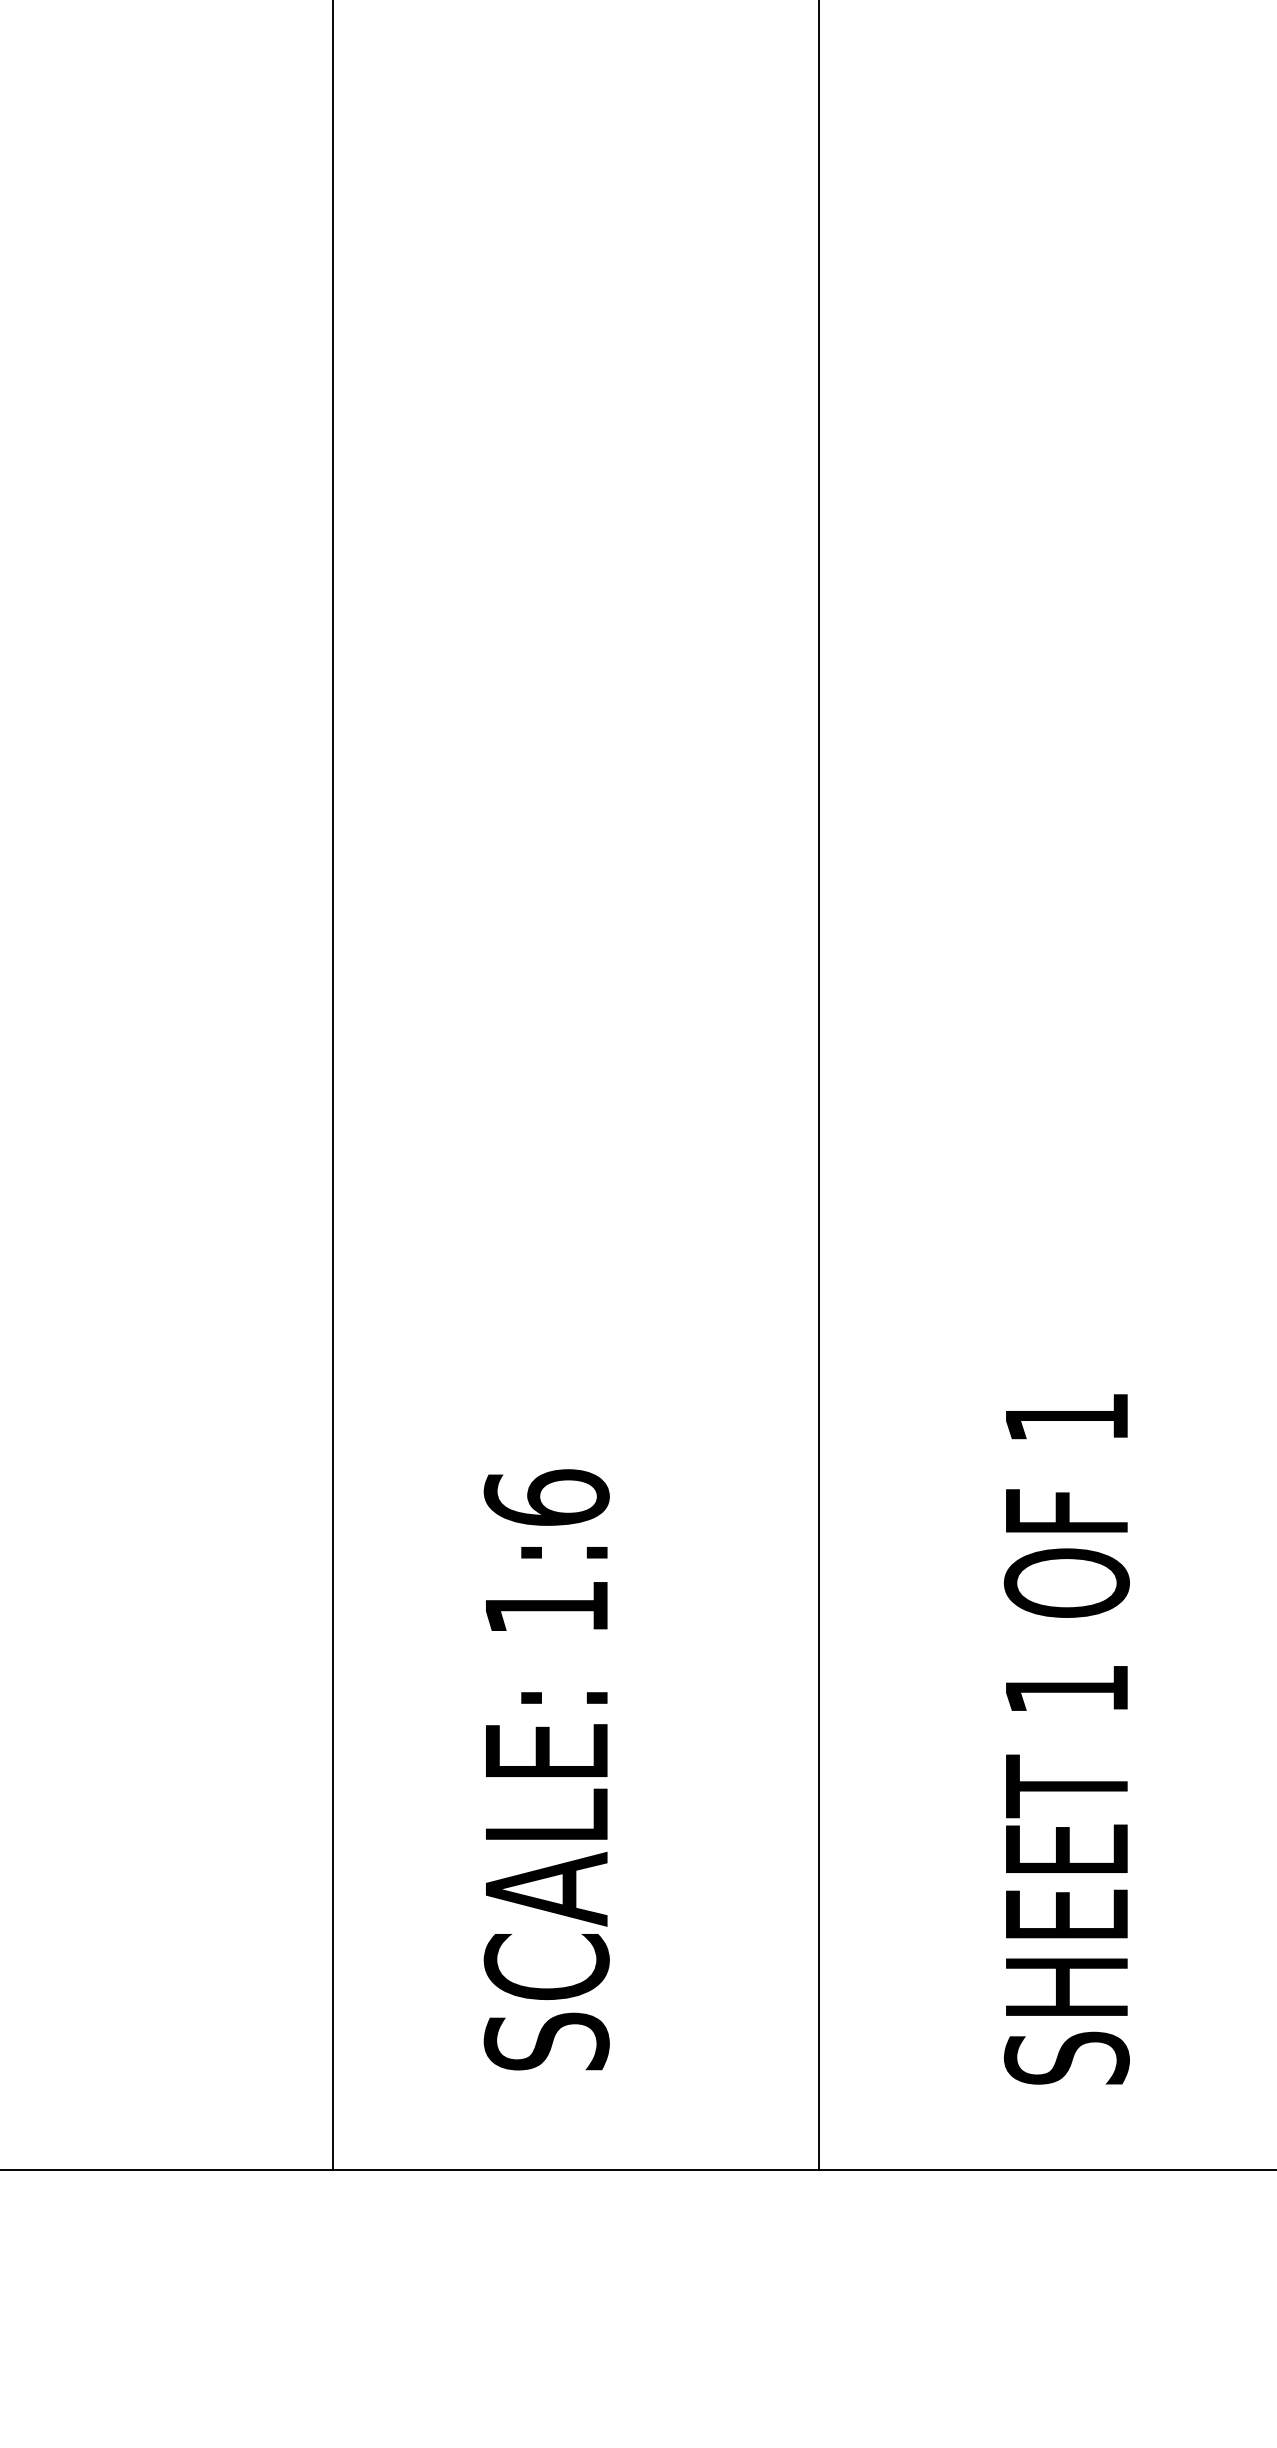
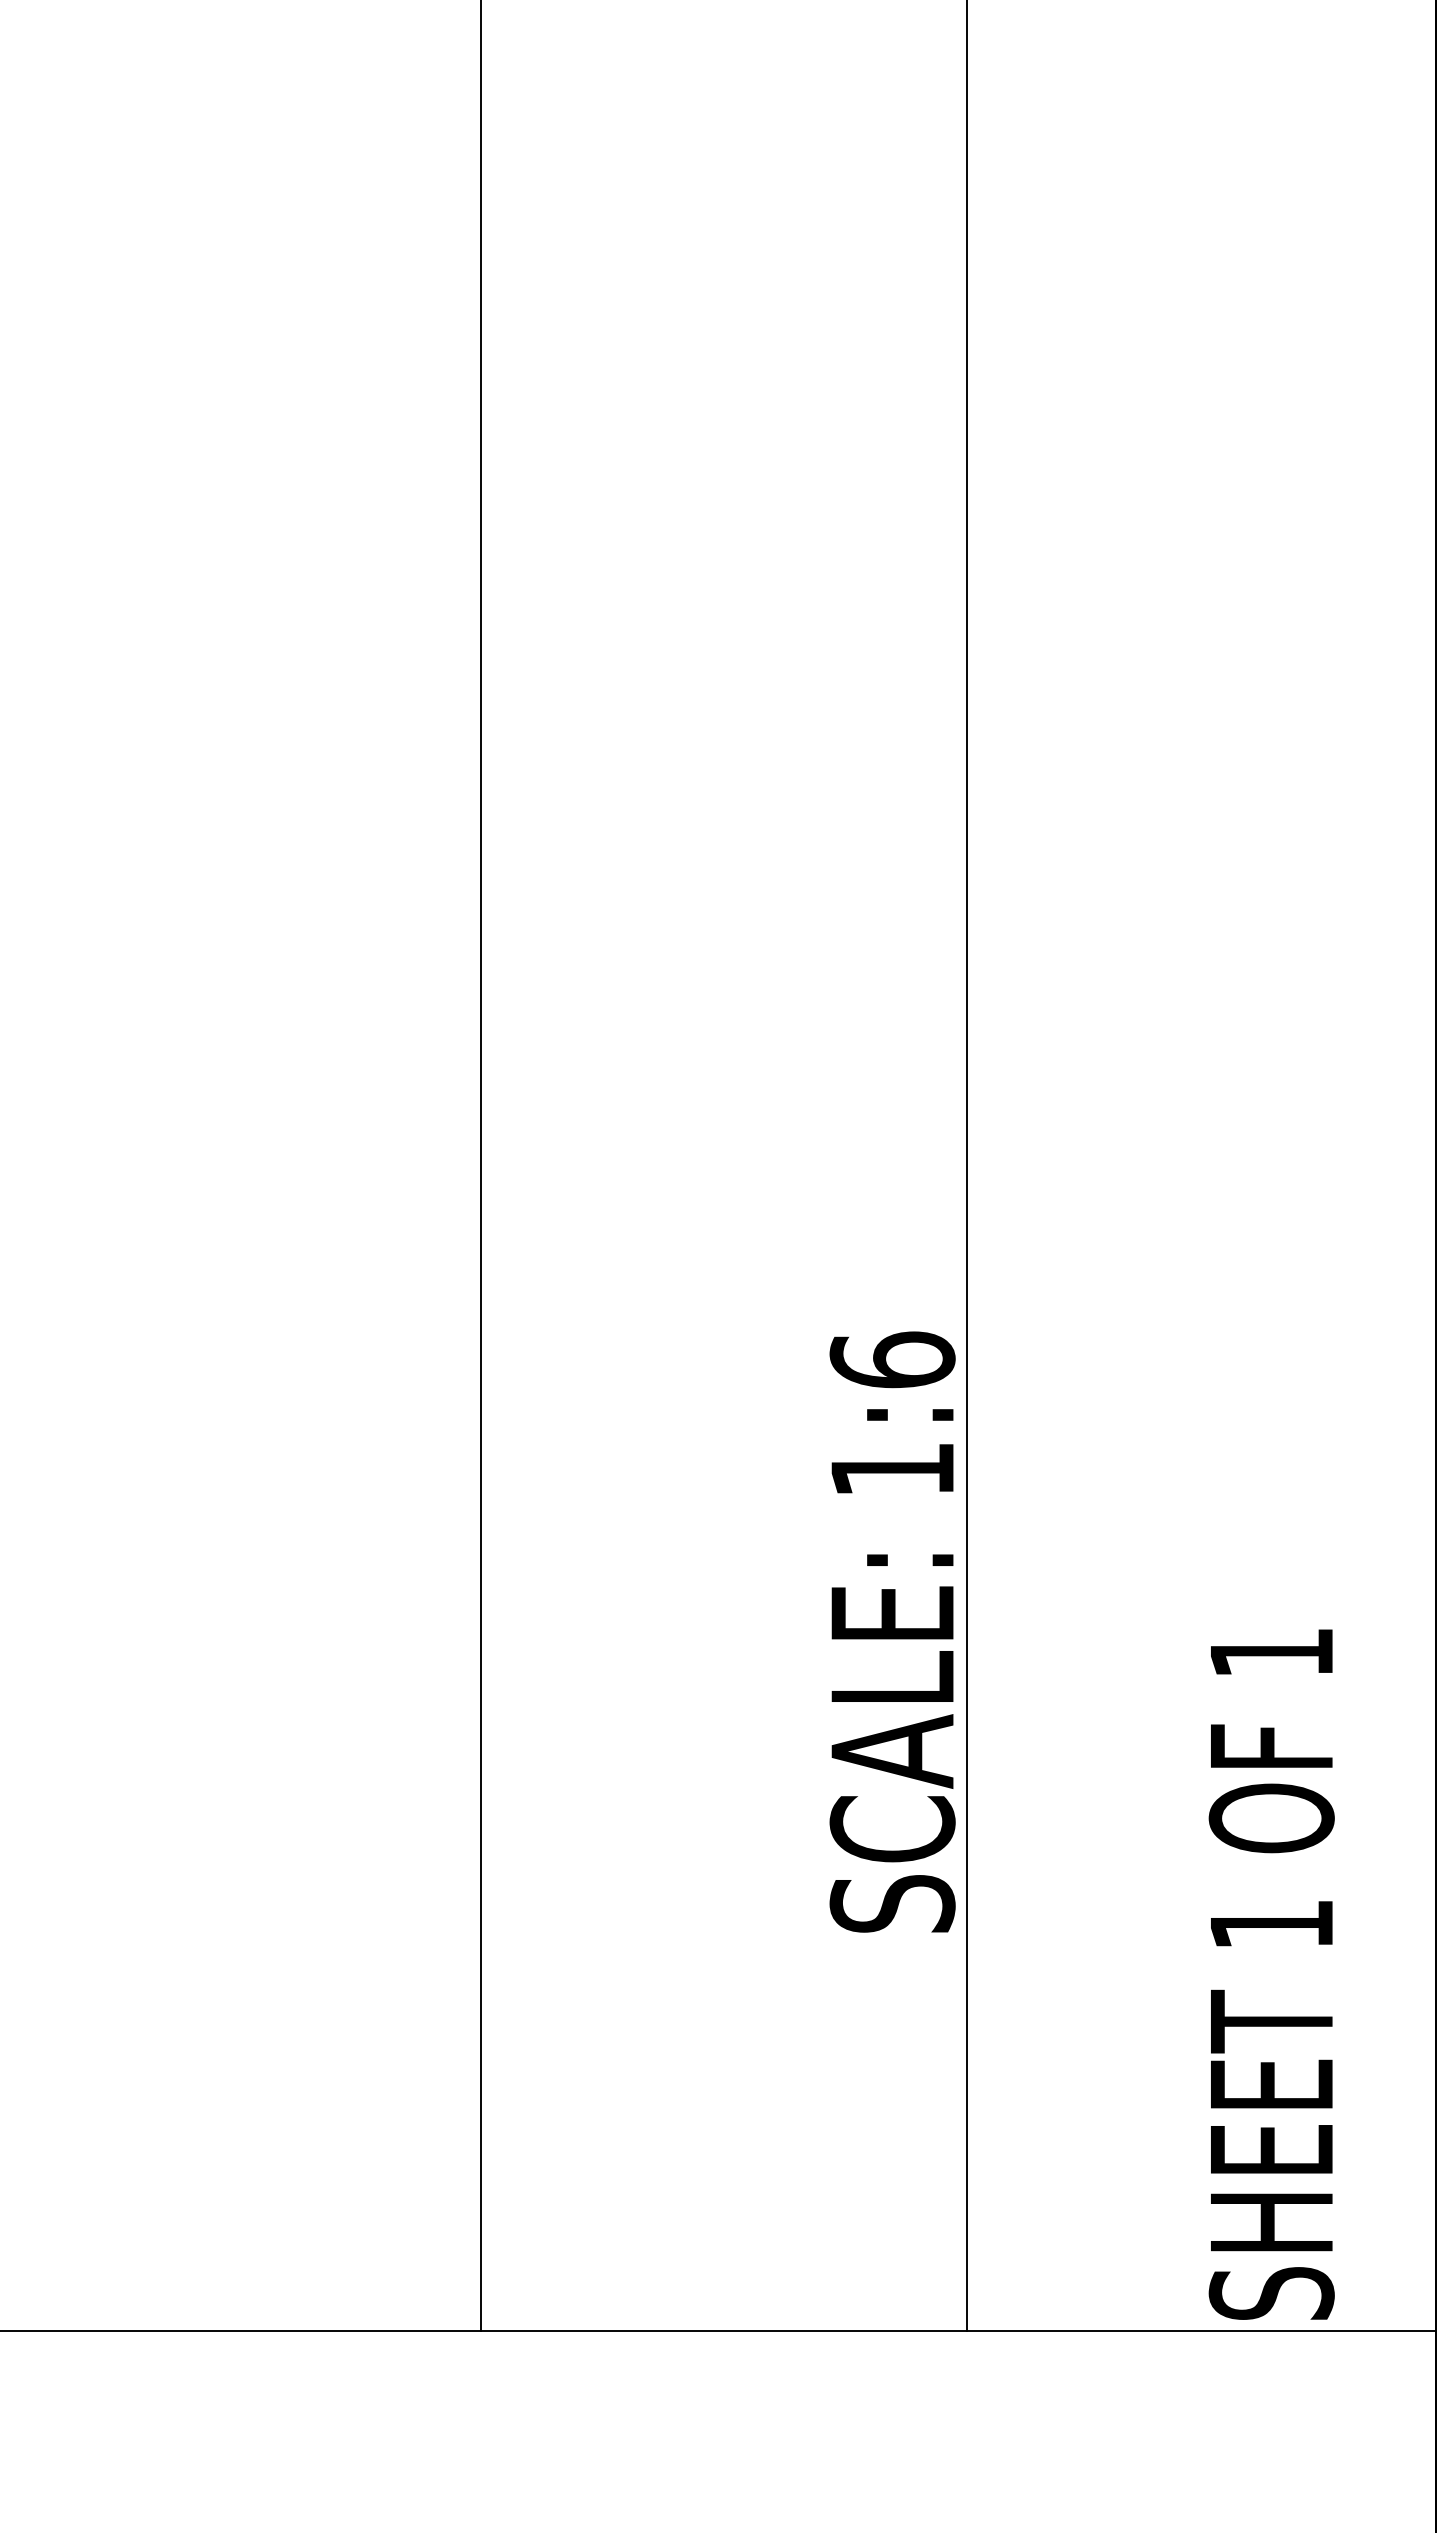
text: (1066, 1739) -> (1271, 1974), moved
text: (546, 1769) -> (892, 1631), moved

